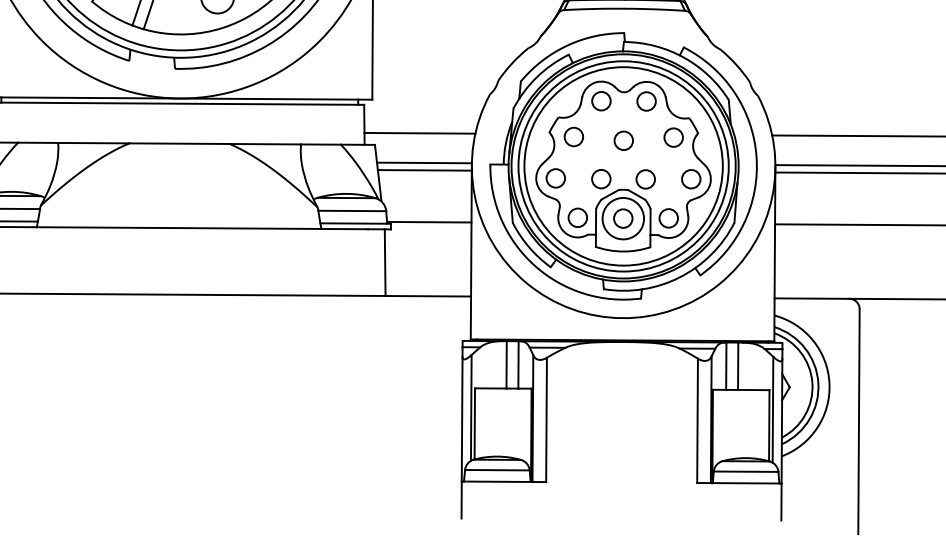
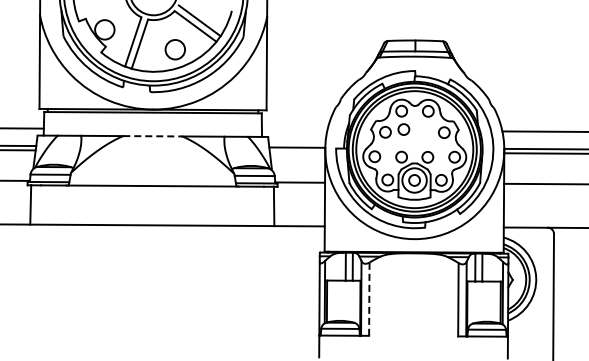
line: (419, 132) -> (294, 129), removed
circle: (623, 140) -> (403, 129), moved
line: (178, 144) -> (152, 136), solid -> dashed
line: (424, 169) -> (297, 151), removed
line: (546, 420) -> (369, 299), solid -> dashed

